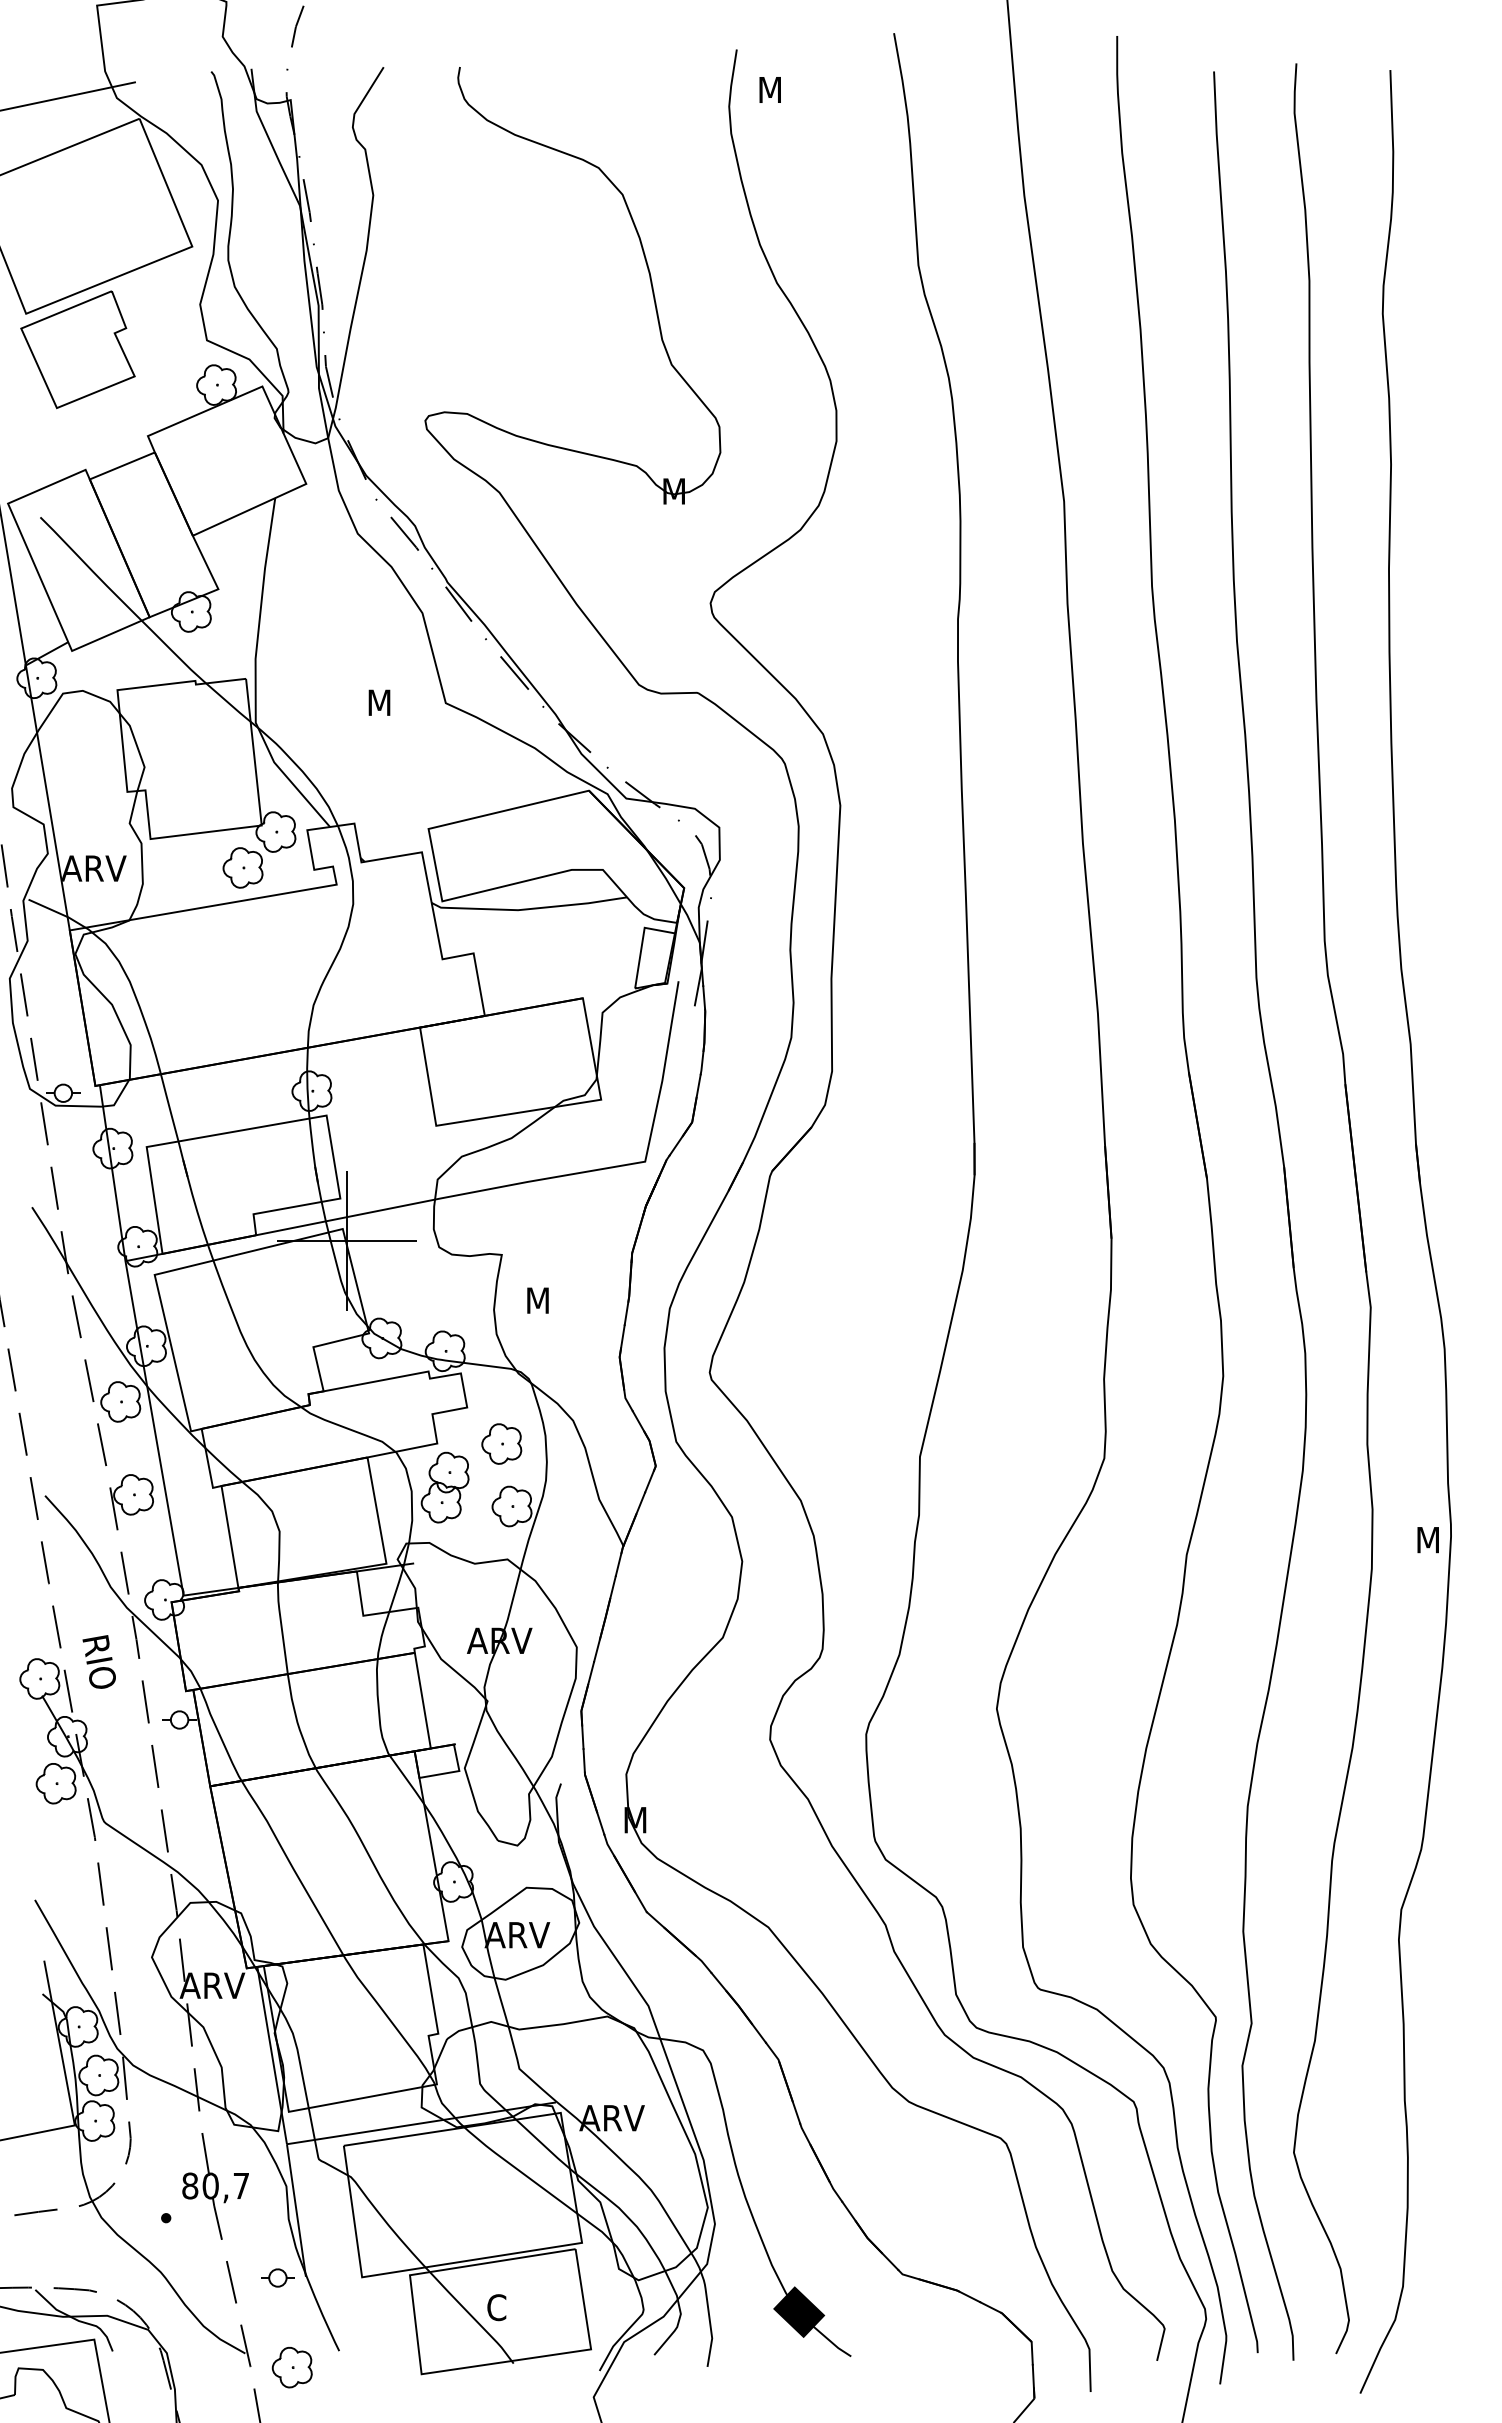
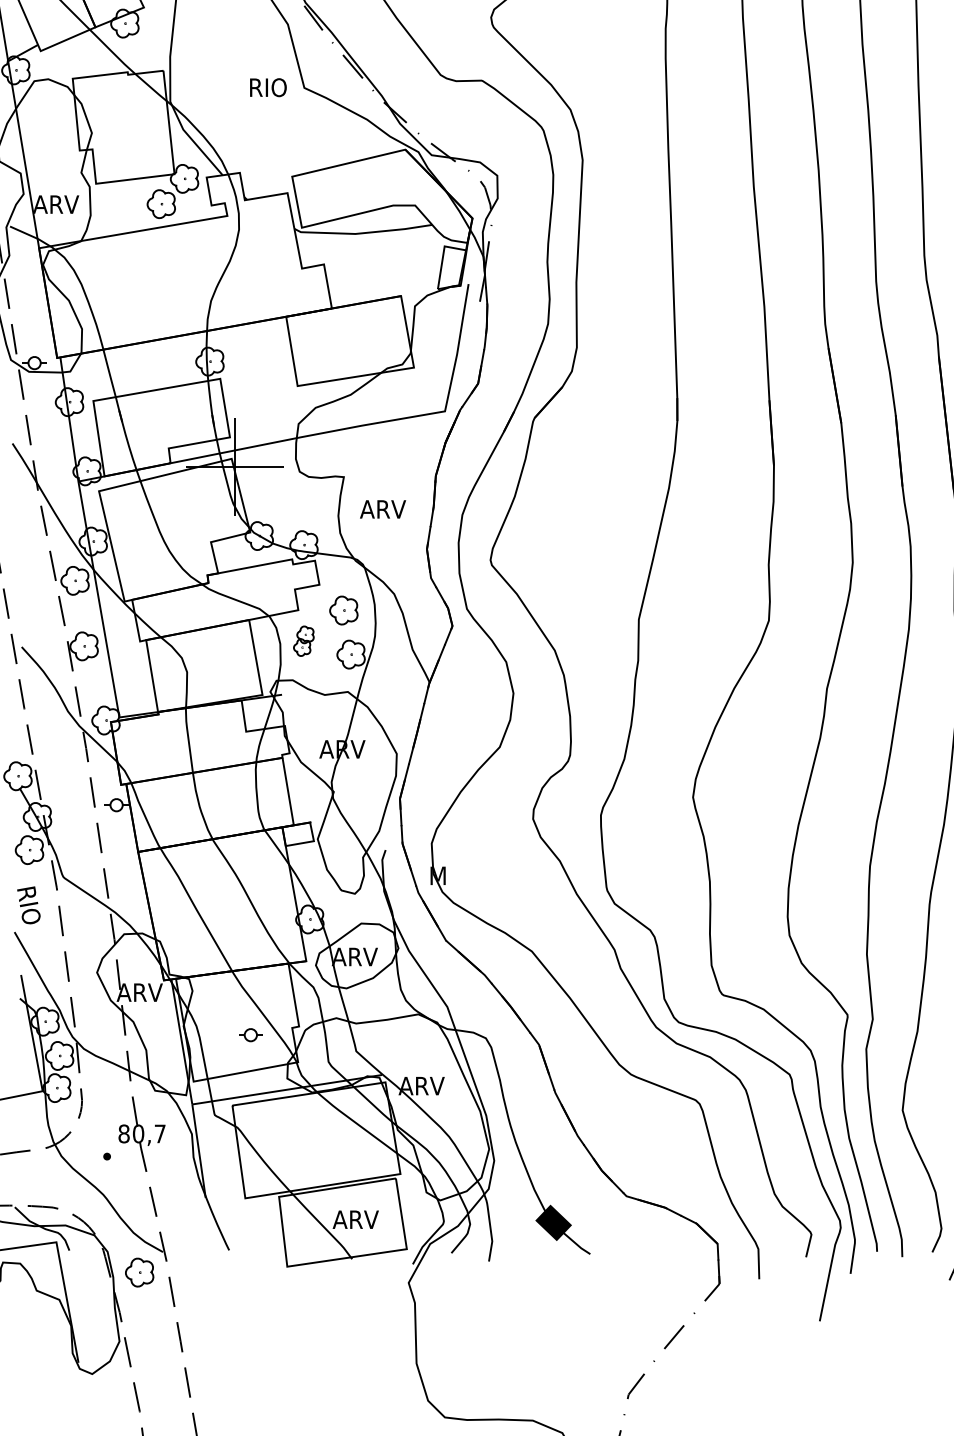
text: (395, 702) -> (268, 87), M -> RIO
text: (556, 1300) -> (382, 509), M -> ARV
part: (444, 1487) -> (303, 641), size x0.6
text: (98, 1661) -> (28, 905), moved
part: (277, 2277) -> (250, 1034), moved
text: (518, 2307) -> (355, 1219), C -> ARV
part: (291, 2367) -> (139, 1272), moved

